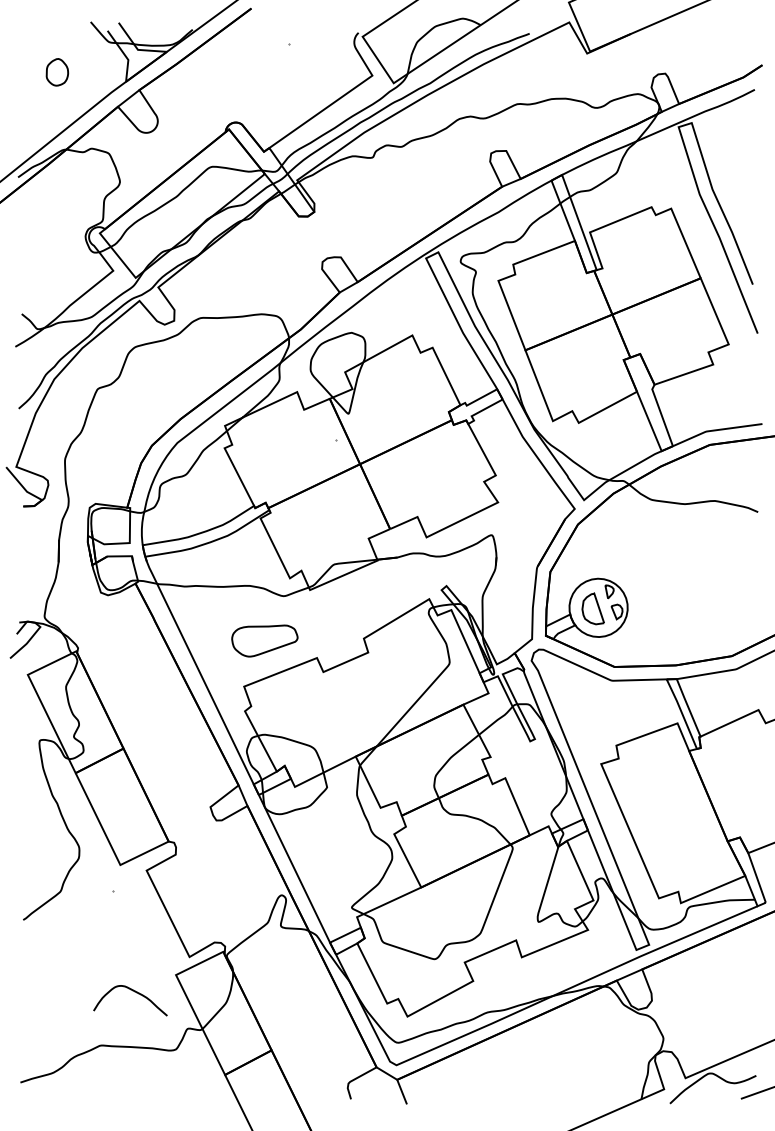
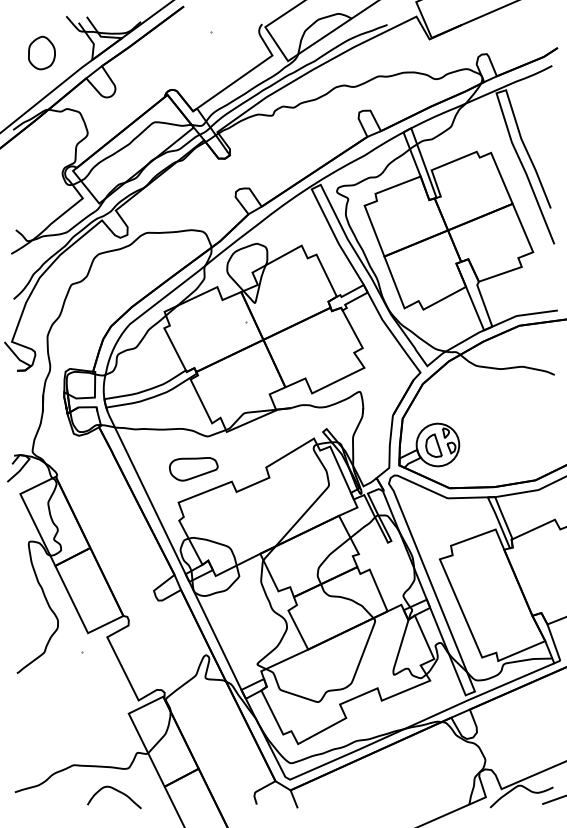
part: (57, 72) -> (42, 53), size x1.67
curve: (134, 992) -> (117, 791), moved

